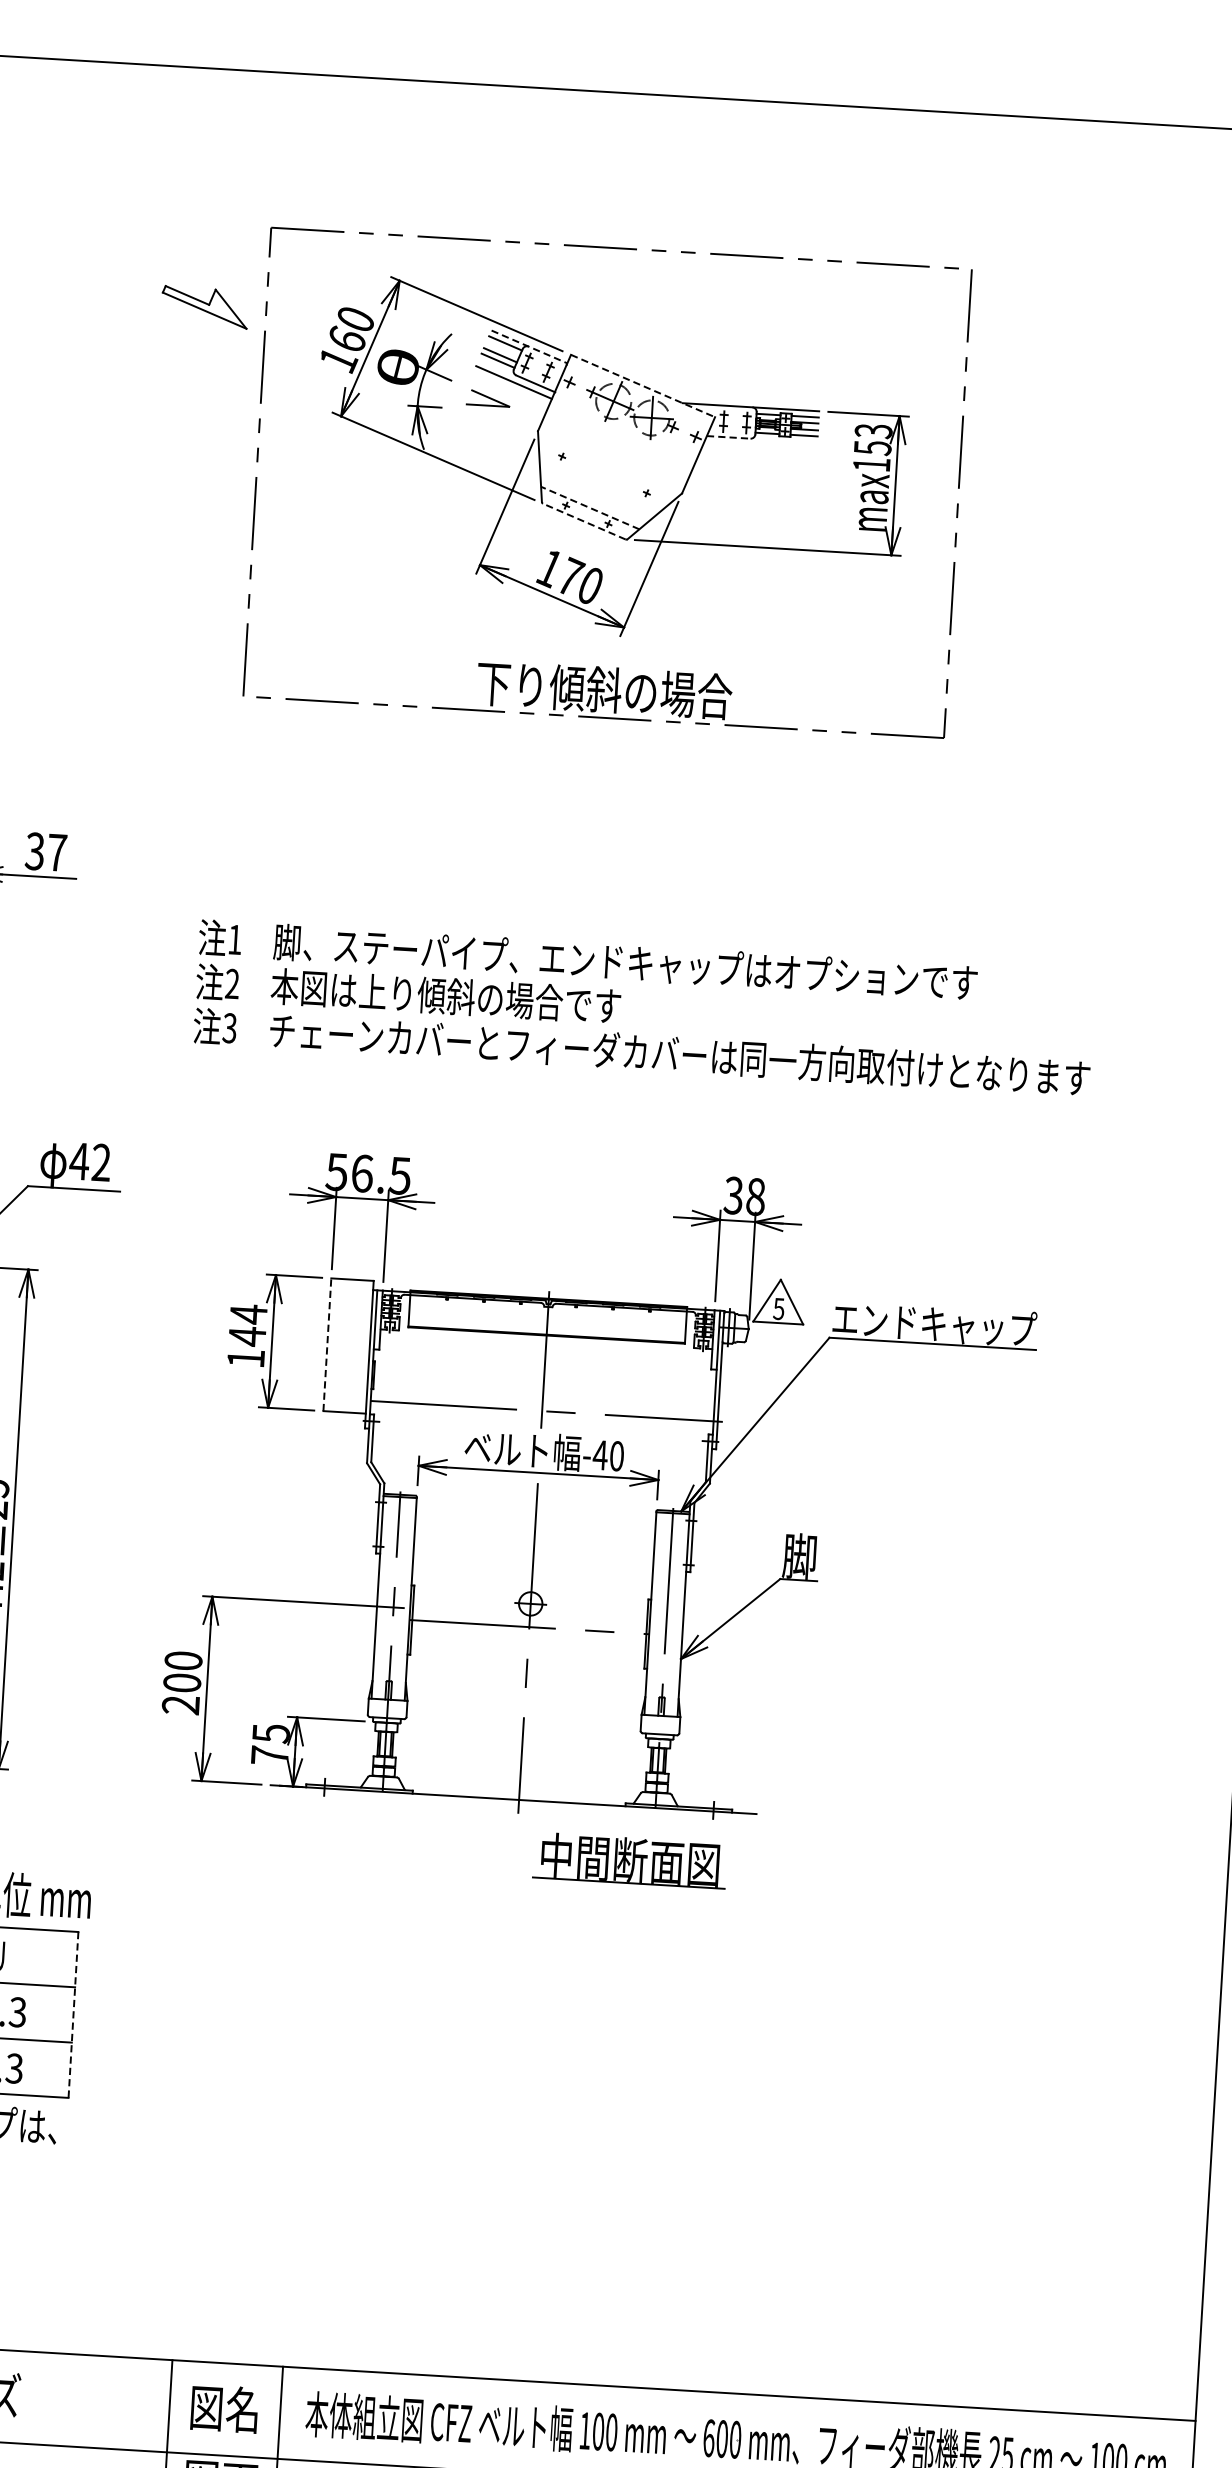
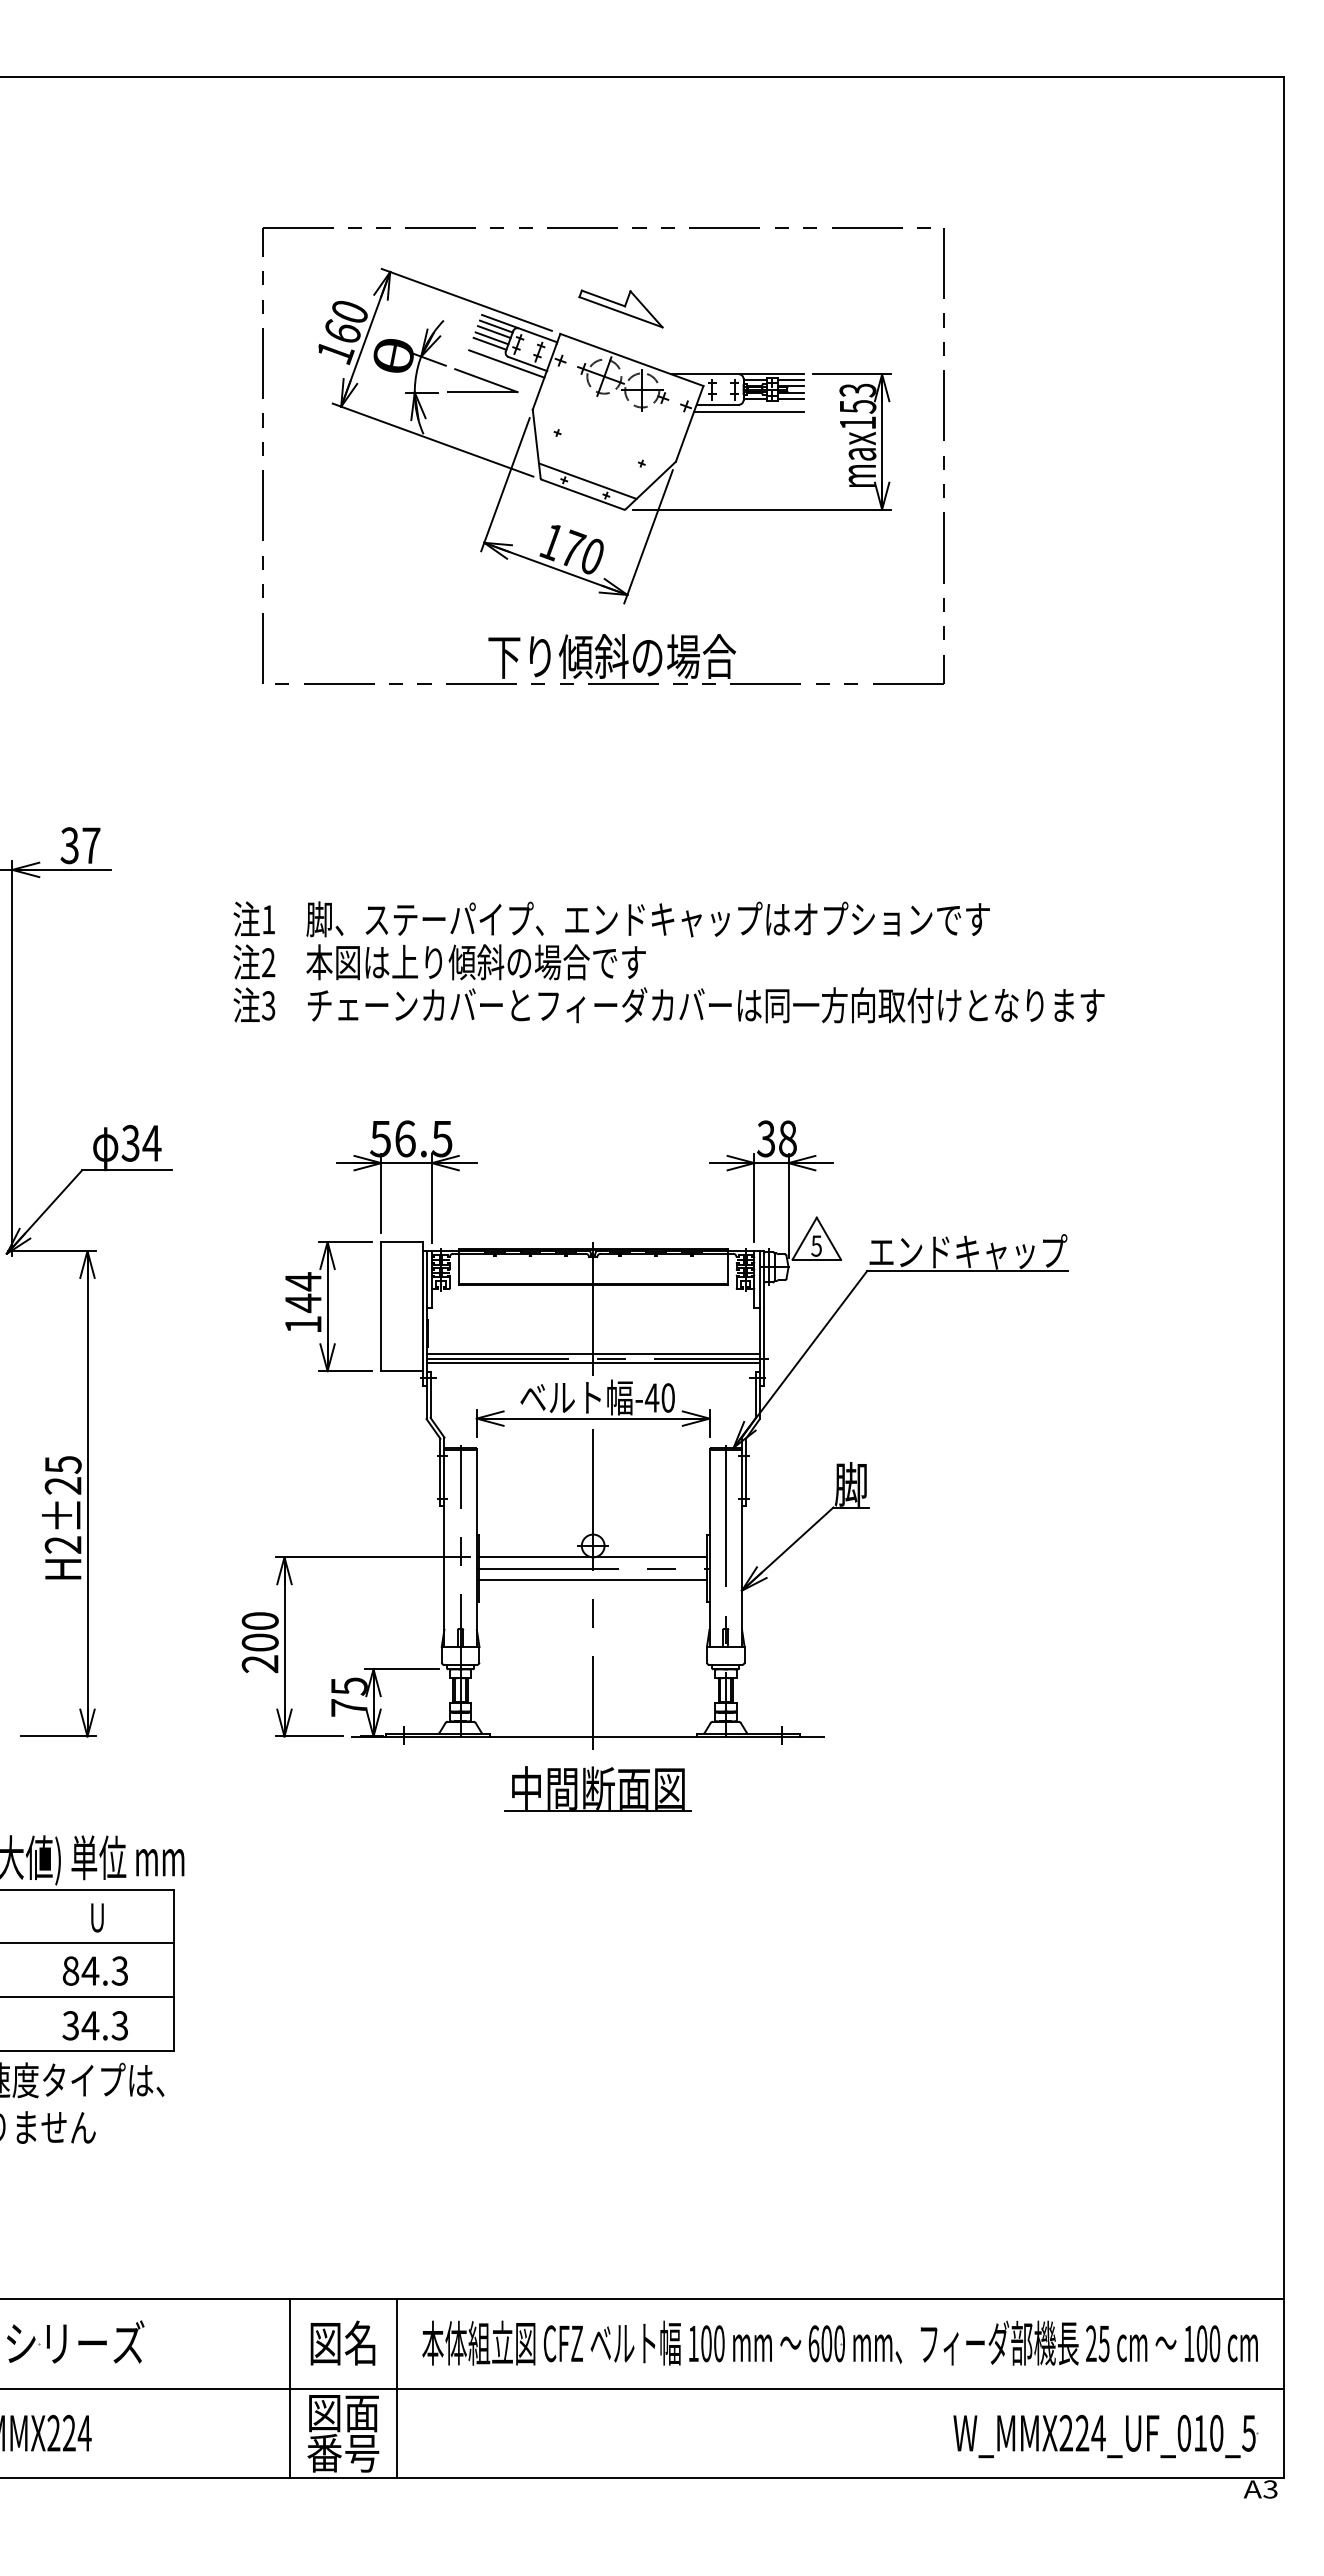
part: (204, 306) -> (620, 308), moved
line: (530, 346) -> (520, 328), dashed -> solid
line: (502, 349) -> (493, 332), added
line: (643, 386) -> (632, 360), dashed -> solid
part: (488, 398) -> (482, 380), size x1.67
line: (729, 437) -> (718, 404), dashed -> solid
line: (759, 446) -> (748, 411), added
line: (589, 508) -> (587, 481), dashed -> solid
line: (583, 521) -> (582, 494), dashed -> solid
text: (90, 1161) -> (141, 1142), 42 -> 34
line: (327, 1344) -> (381, 1306), dashed -> solid
line: (541, 1406) -> (592, 1354), added
line: (541, 1416) -> (592, 1363), added
line: (529, 1615) -> (592, 1557), added
line: (527, 1638) -> (592, 1579), added
part: (629, 1860) -> (597, 1788), moved
line: (73, 2015) -> (174, 1970), dashed -> solid

